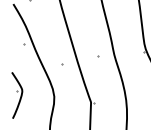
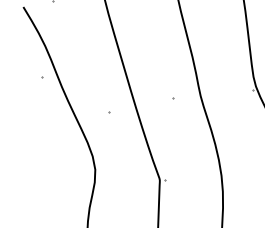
part: (17, 95) -> (30, 167), removed

